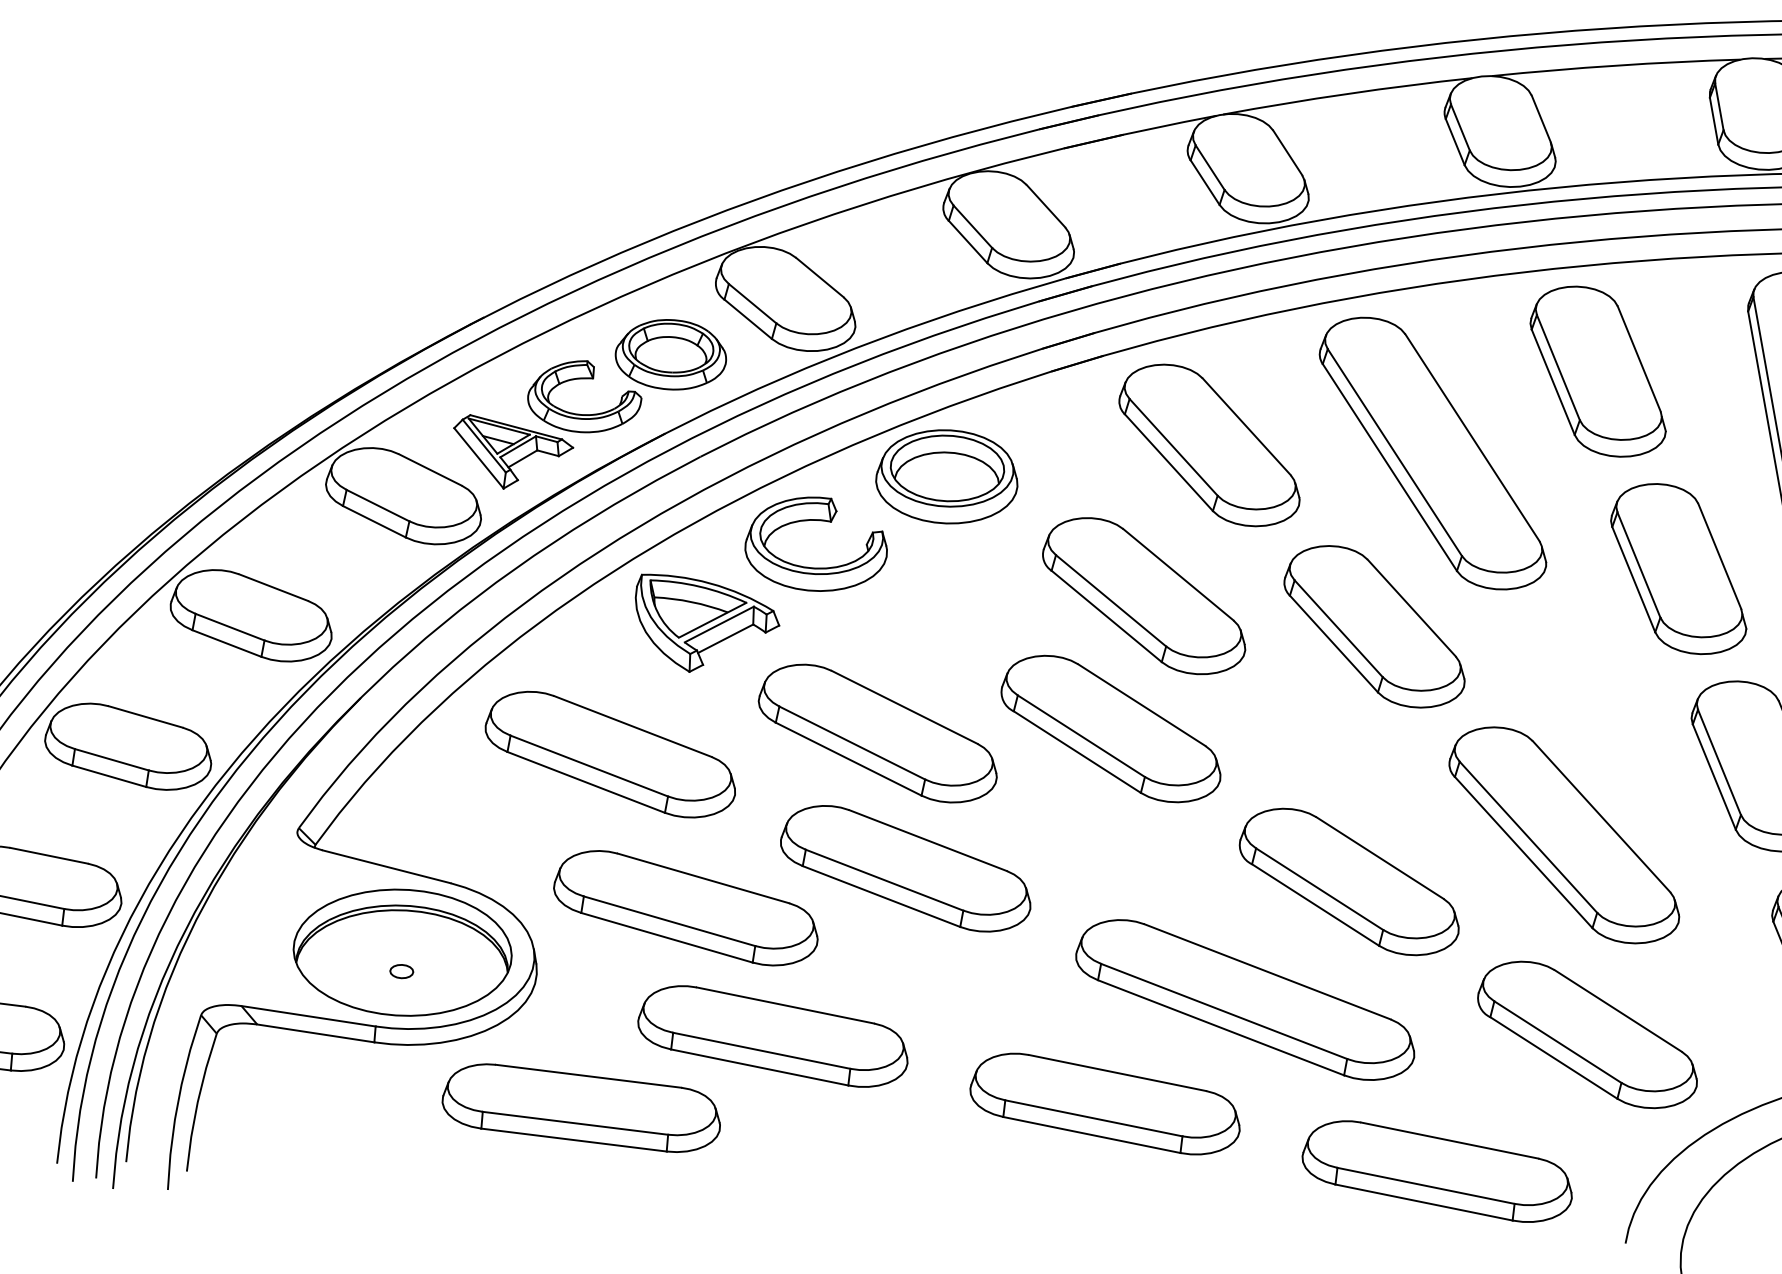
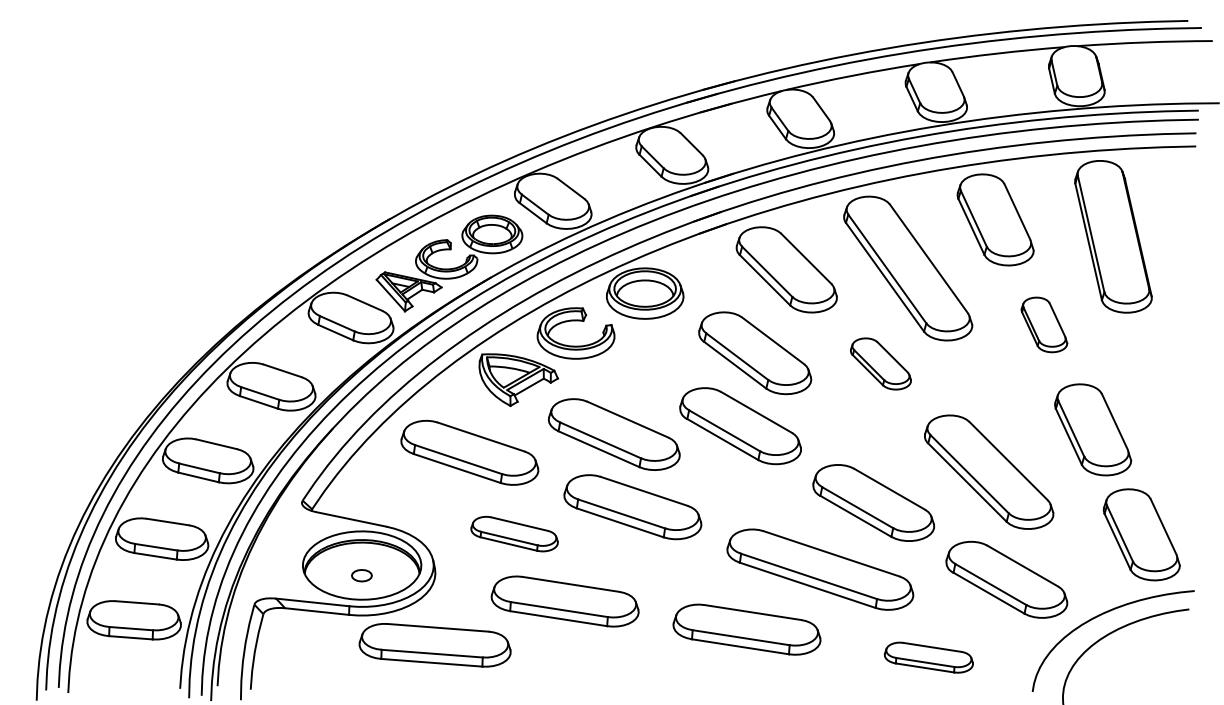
part: (1679, 568) -> (1044, 324), size x0.6
part: (1374, 625) -> (880, 363), size x0.6
part: (685, 906) -> (514, 533), size x0.6
part: (402, 971) -> (362, 575), size x1.6
part: (580, 1108) -> (434, 645), moved
part: (1436, 1171) -> (928, 657), size x0.6

